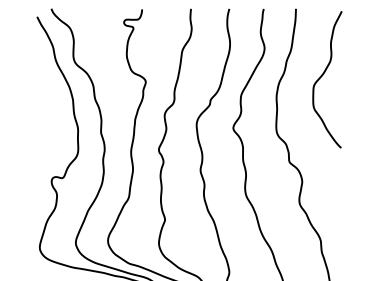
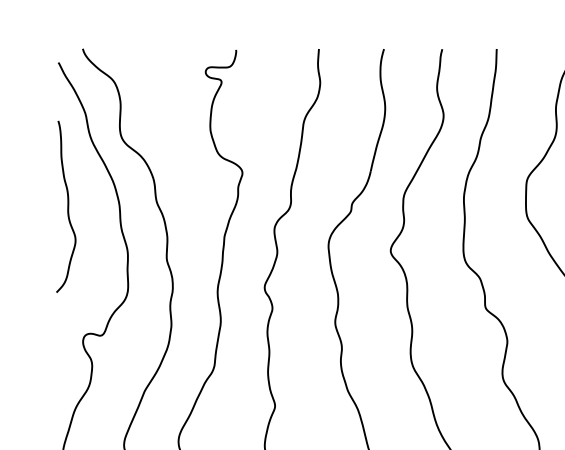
curve: (42, 102) -> (67, 207), added

